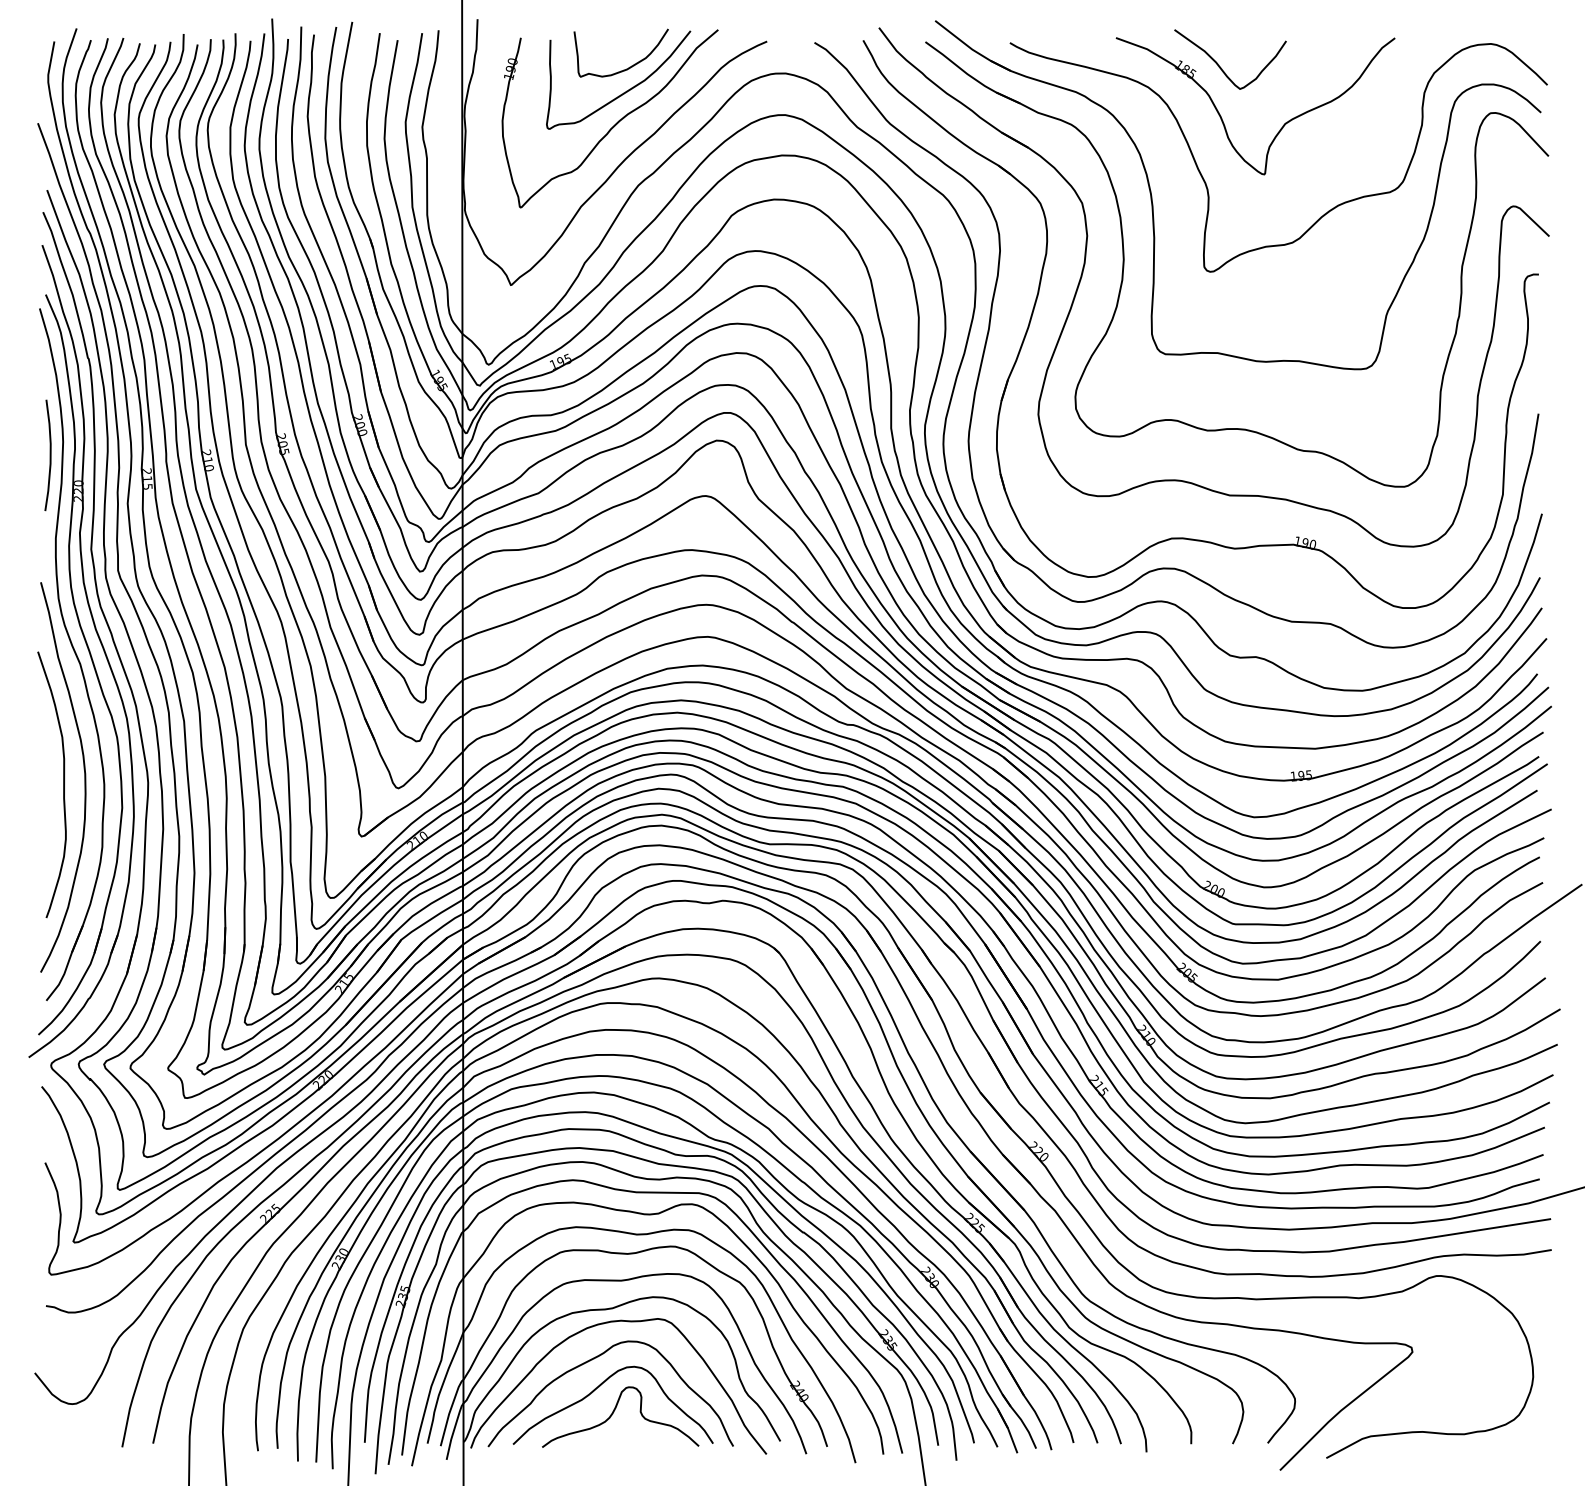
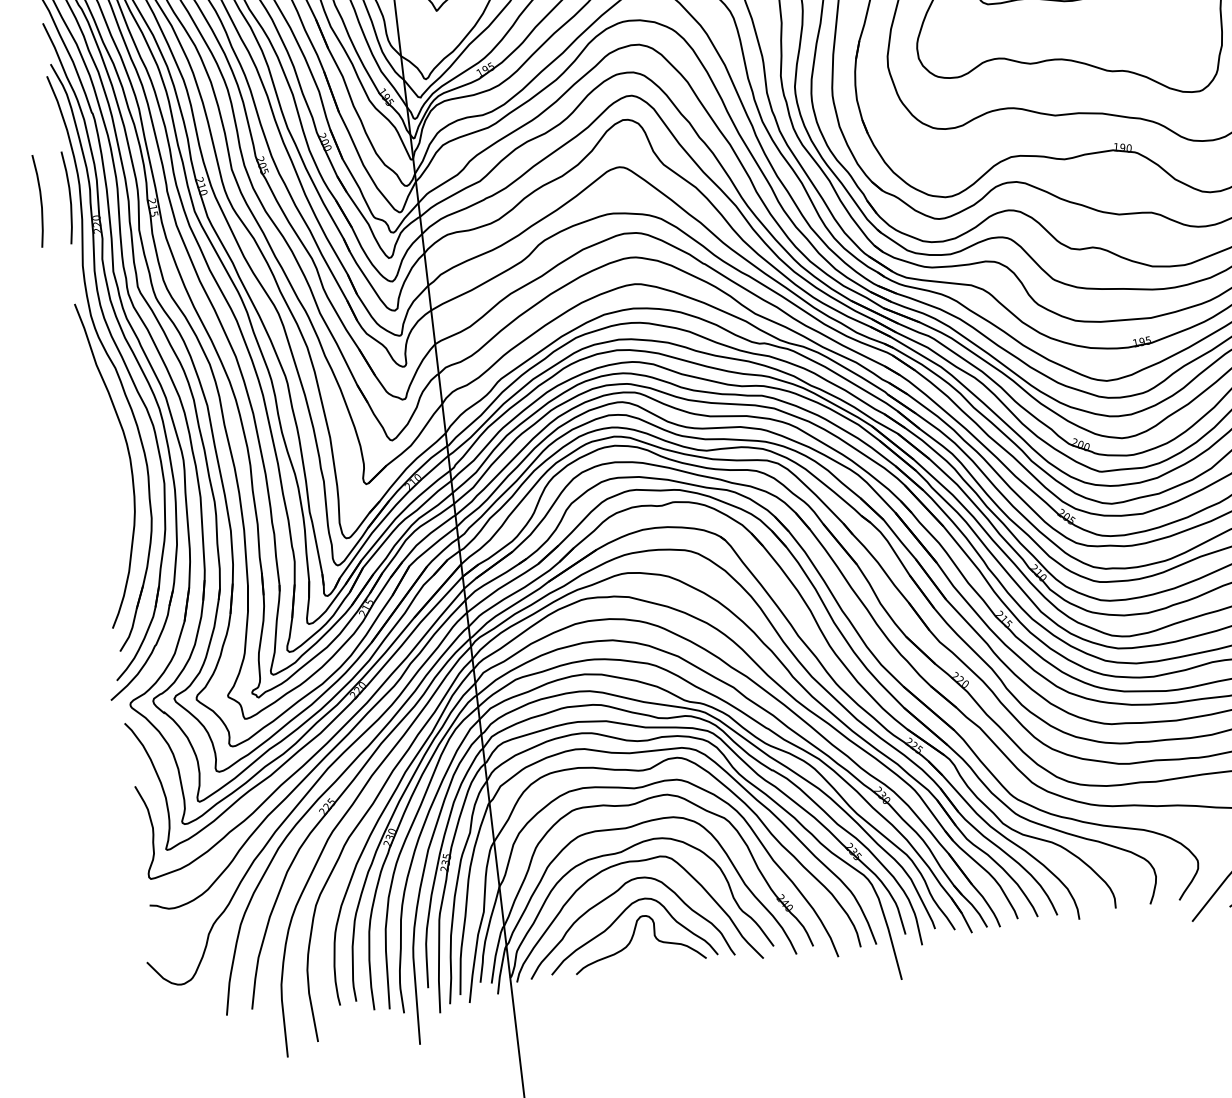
curve: (14, 455) -> (40, 201), added
curve: (63, 784) -> (113, 469), removed

